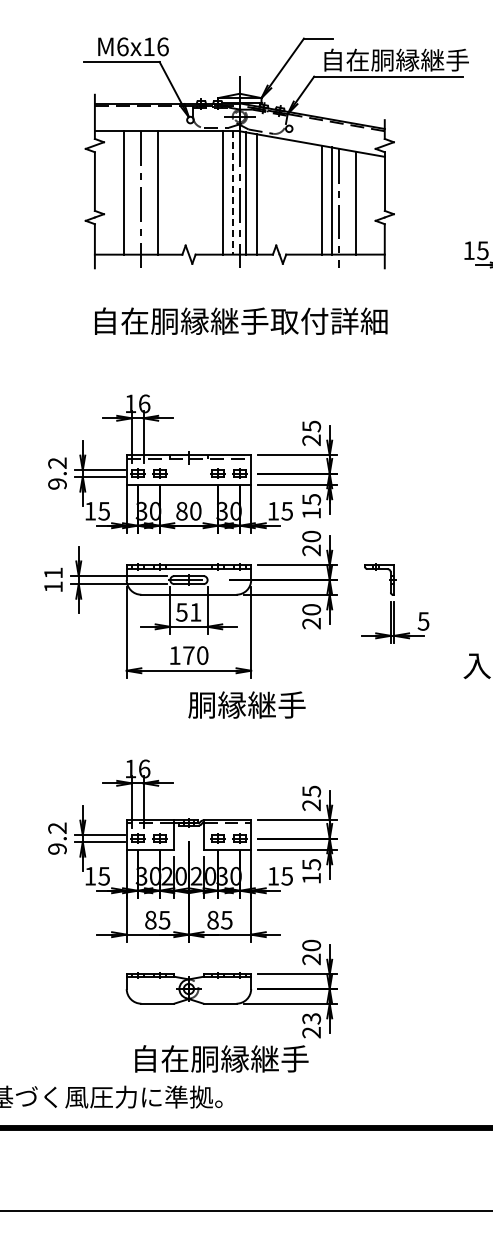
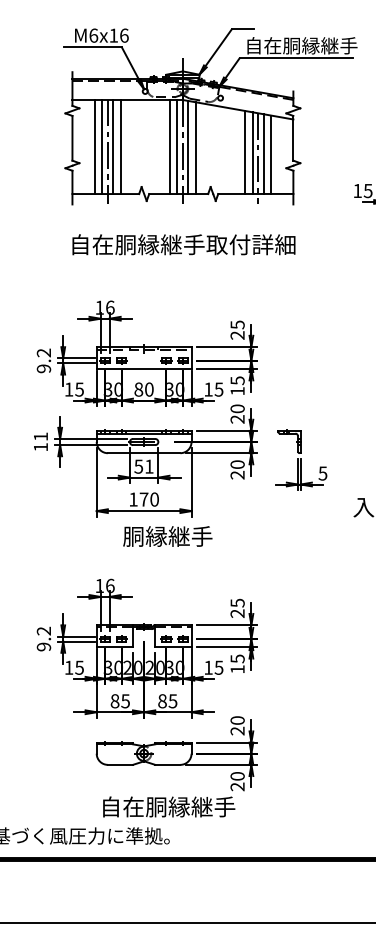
line: (133, 192) -> (101, 146), added
line: (148, 192) -> (113, 146), added
line: (232, 192) -> (177, 146), dashed -> solid
line: (345, 201) -> (263, 153), added
text: (246, 704) -> (167, 536), moved
text: (311, 1018) -> (237, 776), 23 -> 20

